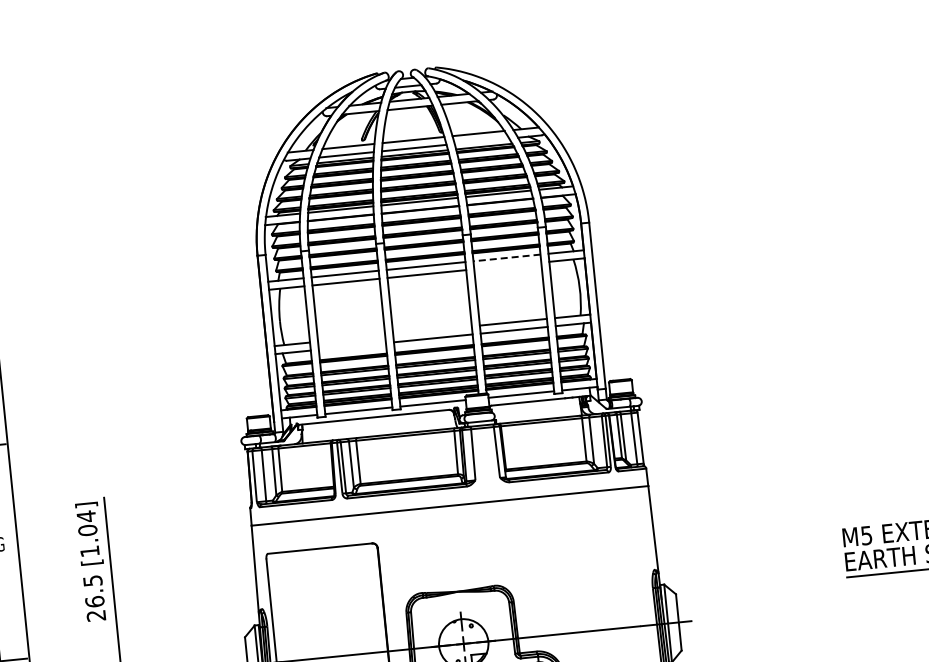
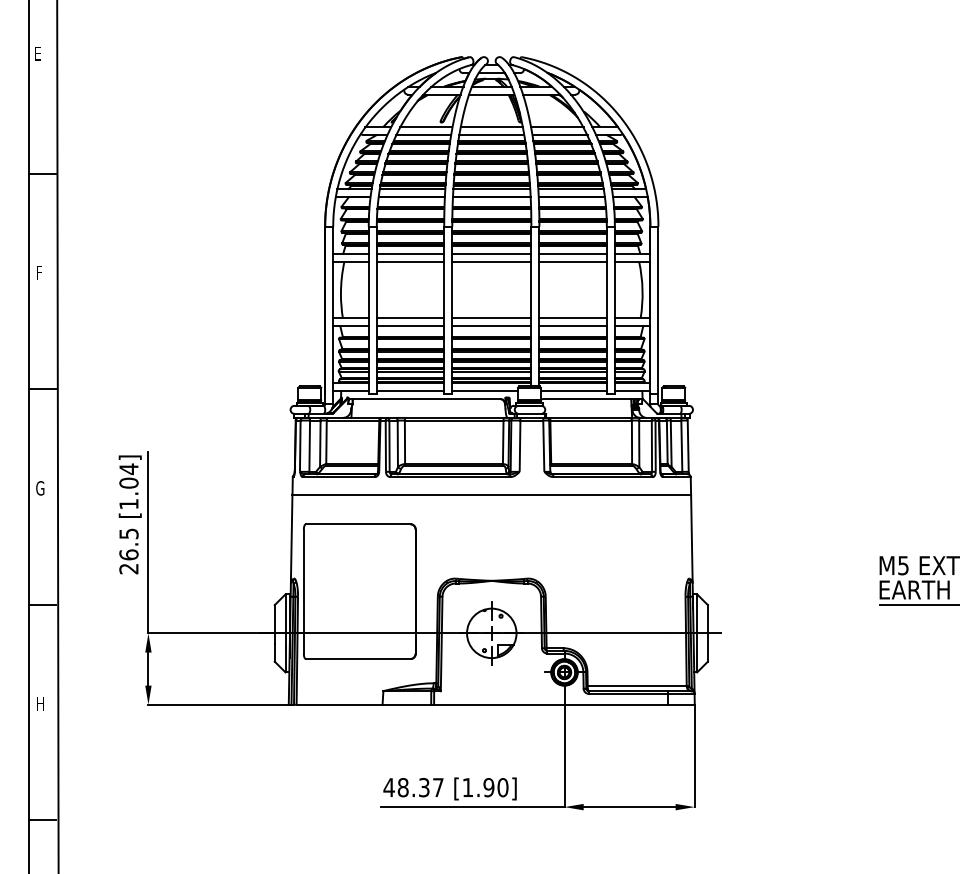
line: (481, 141) -> (559, 135), added
line: (507, 257) -> (573, 253), dashed -> solid
line: (507, 265) -> (572, 261), added
line: (432, 330) -> (491, 318), added
line: (351, 338) -> (410, 318), added
line: (352, 346) -> (410, 326), added

